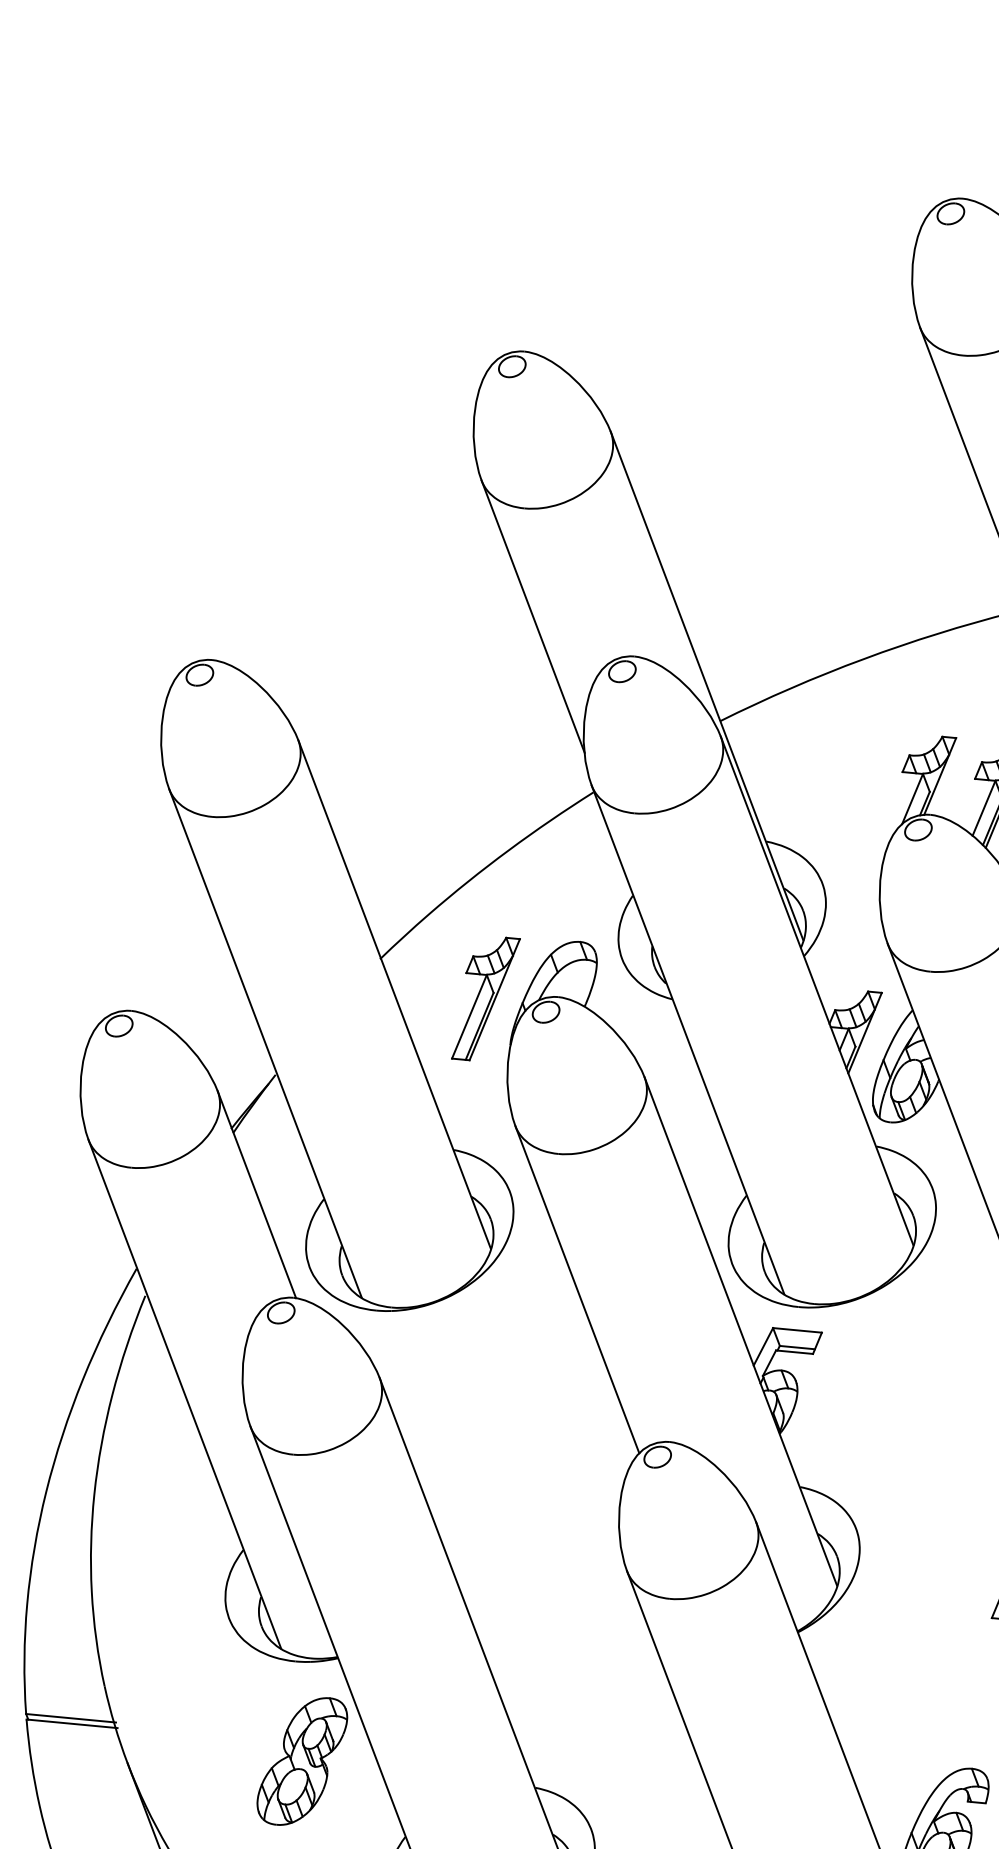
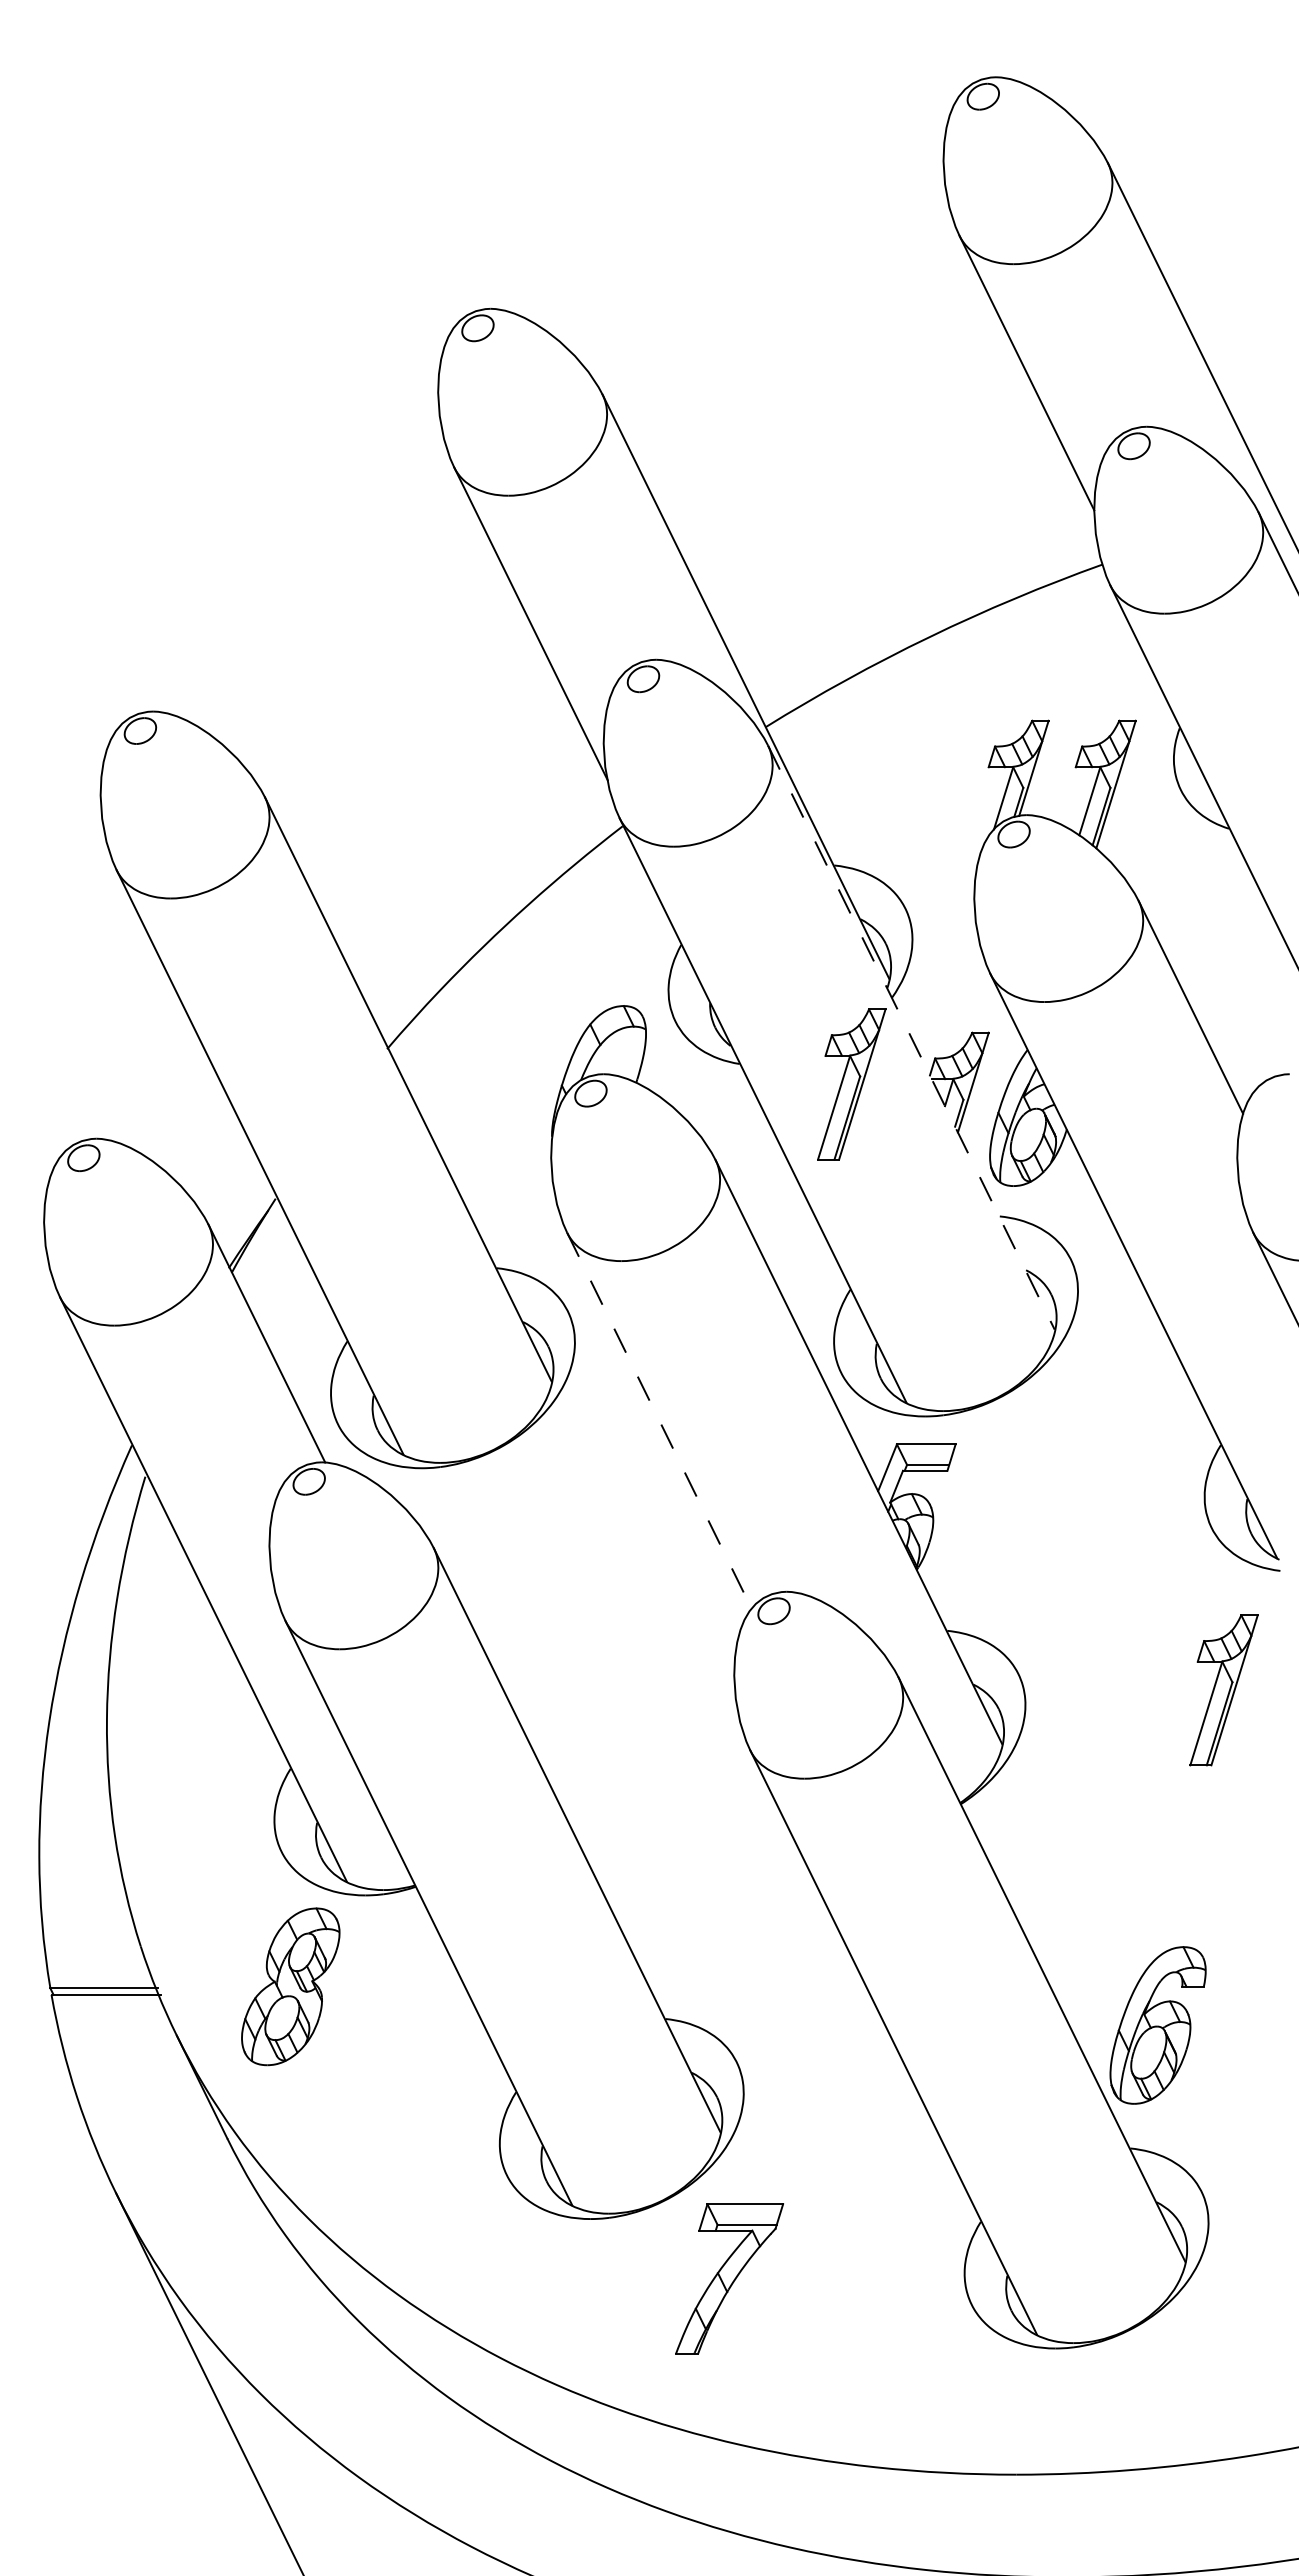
line: (817, 991) -> (911, 1038), solid -> dashed
part: (485, 998) -> (851, 1084), moved
line: (577, 1290) -> (659, 1421), solid -> dashed
part: (302, 1761) -> (290, 1986), moved

